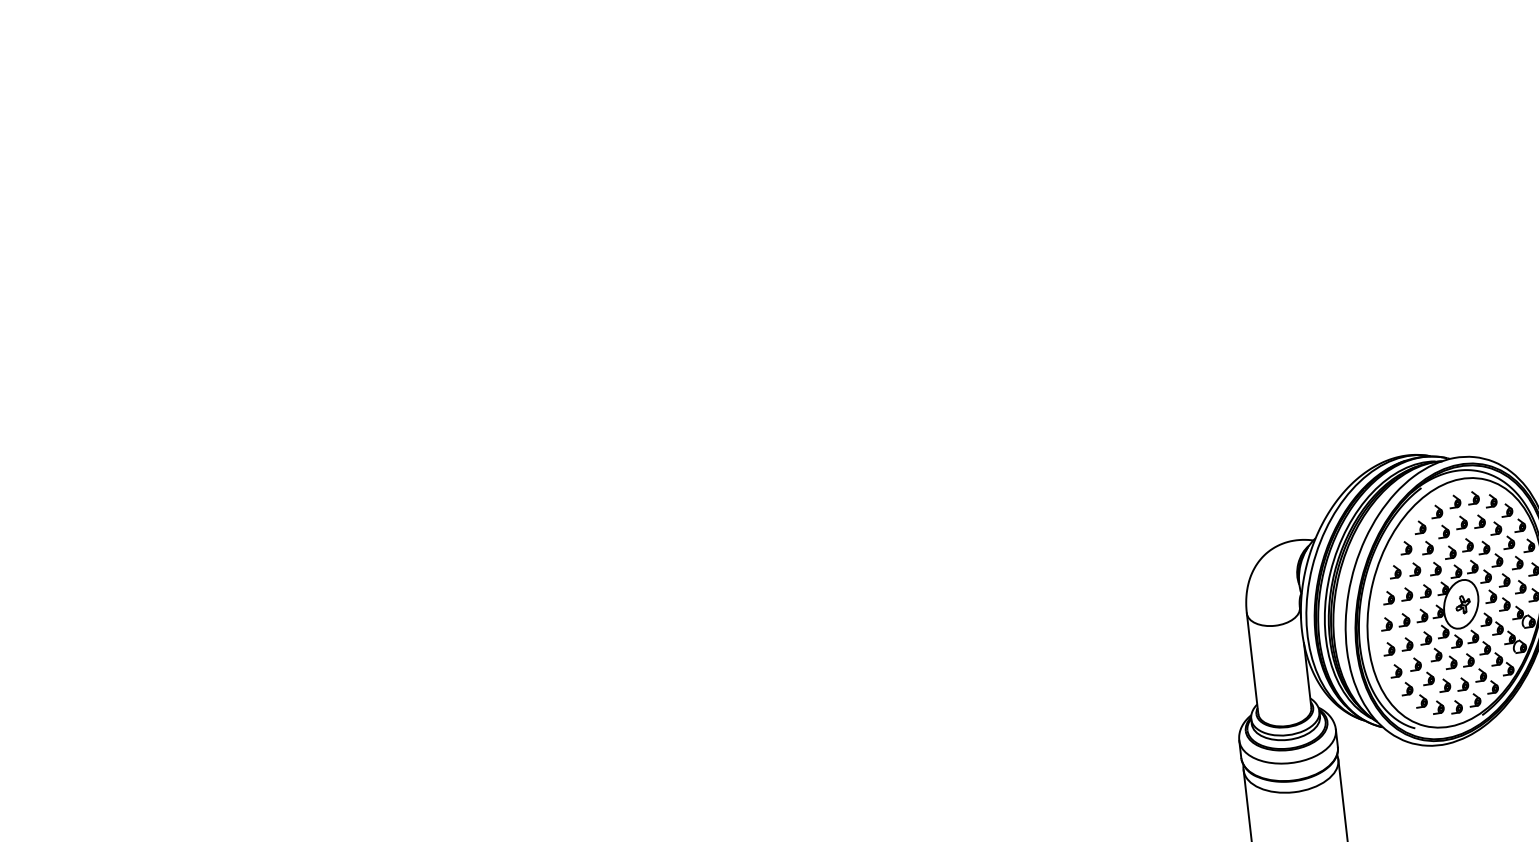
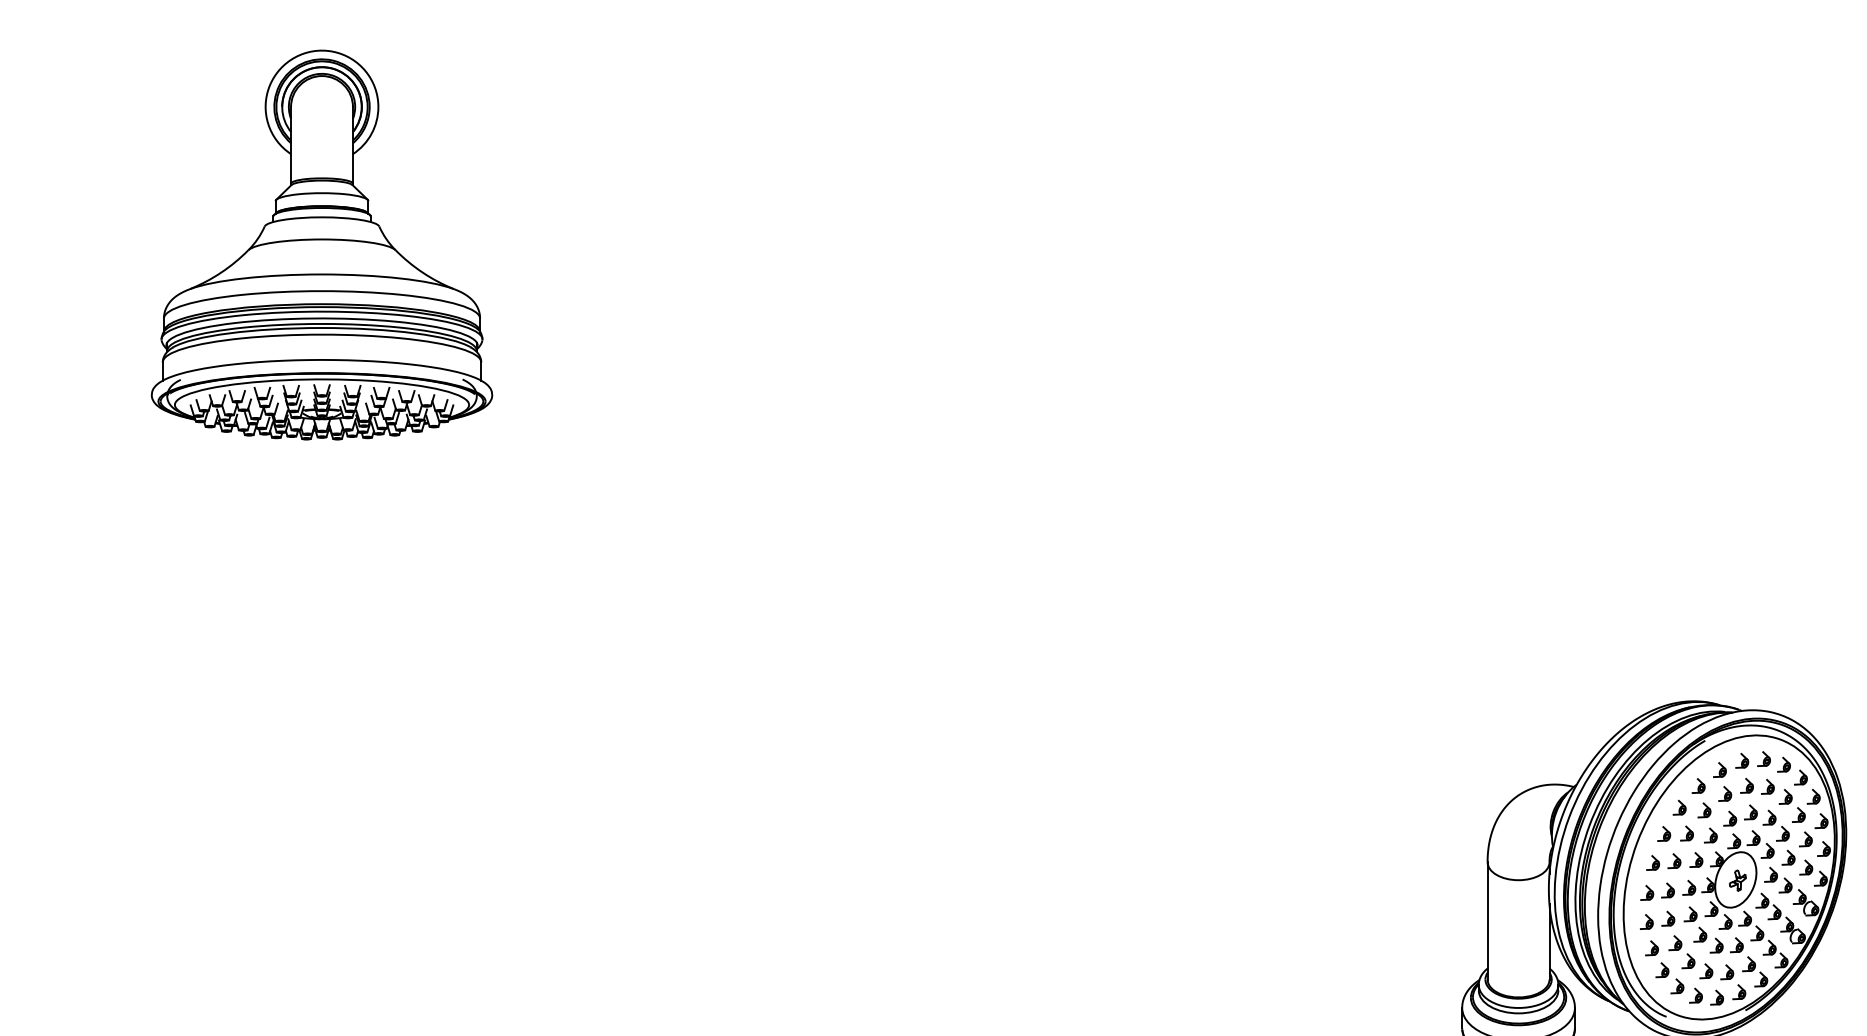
part: (187, 197) -> (321, 244), added

